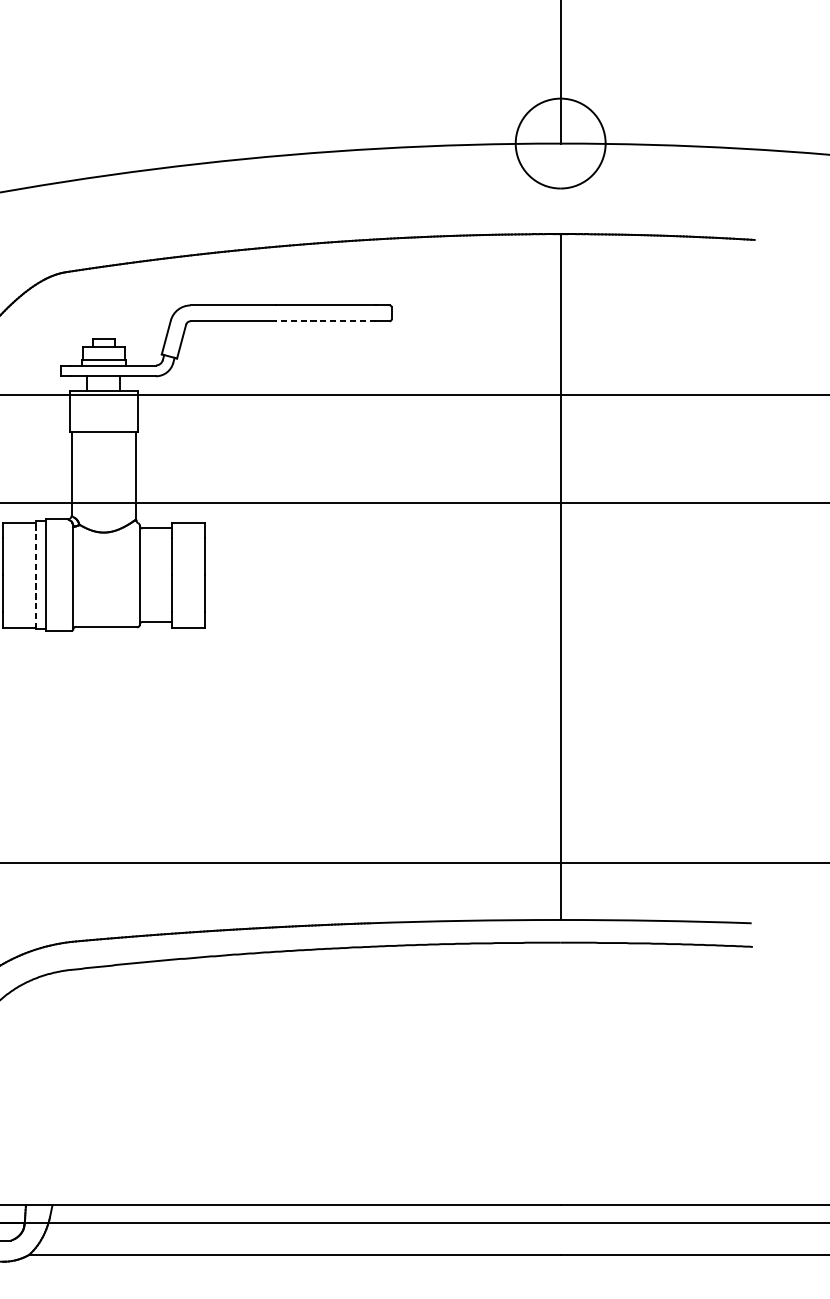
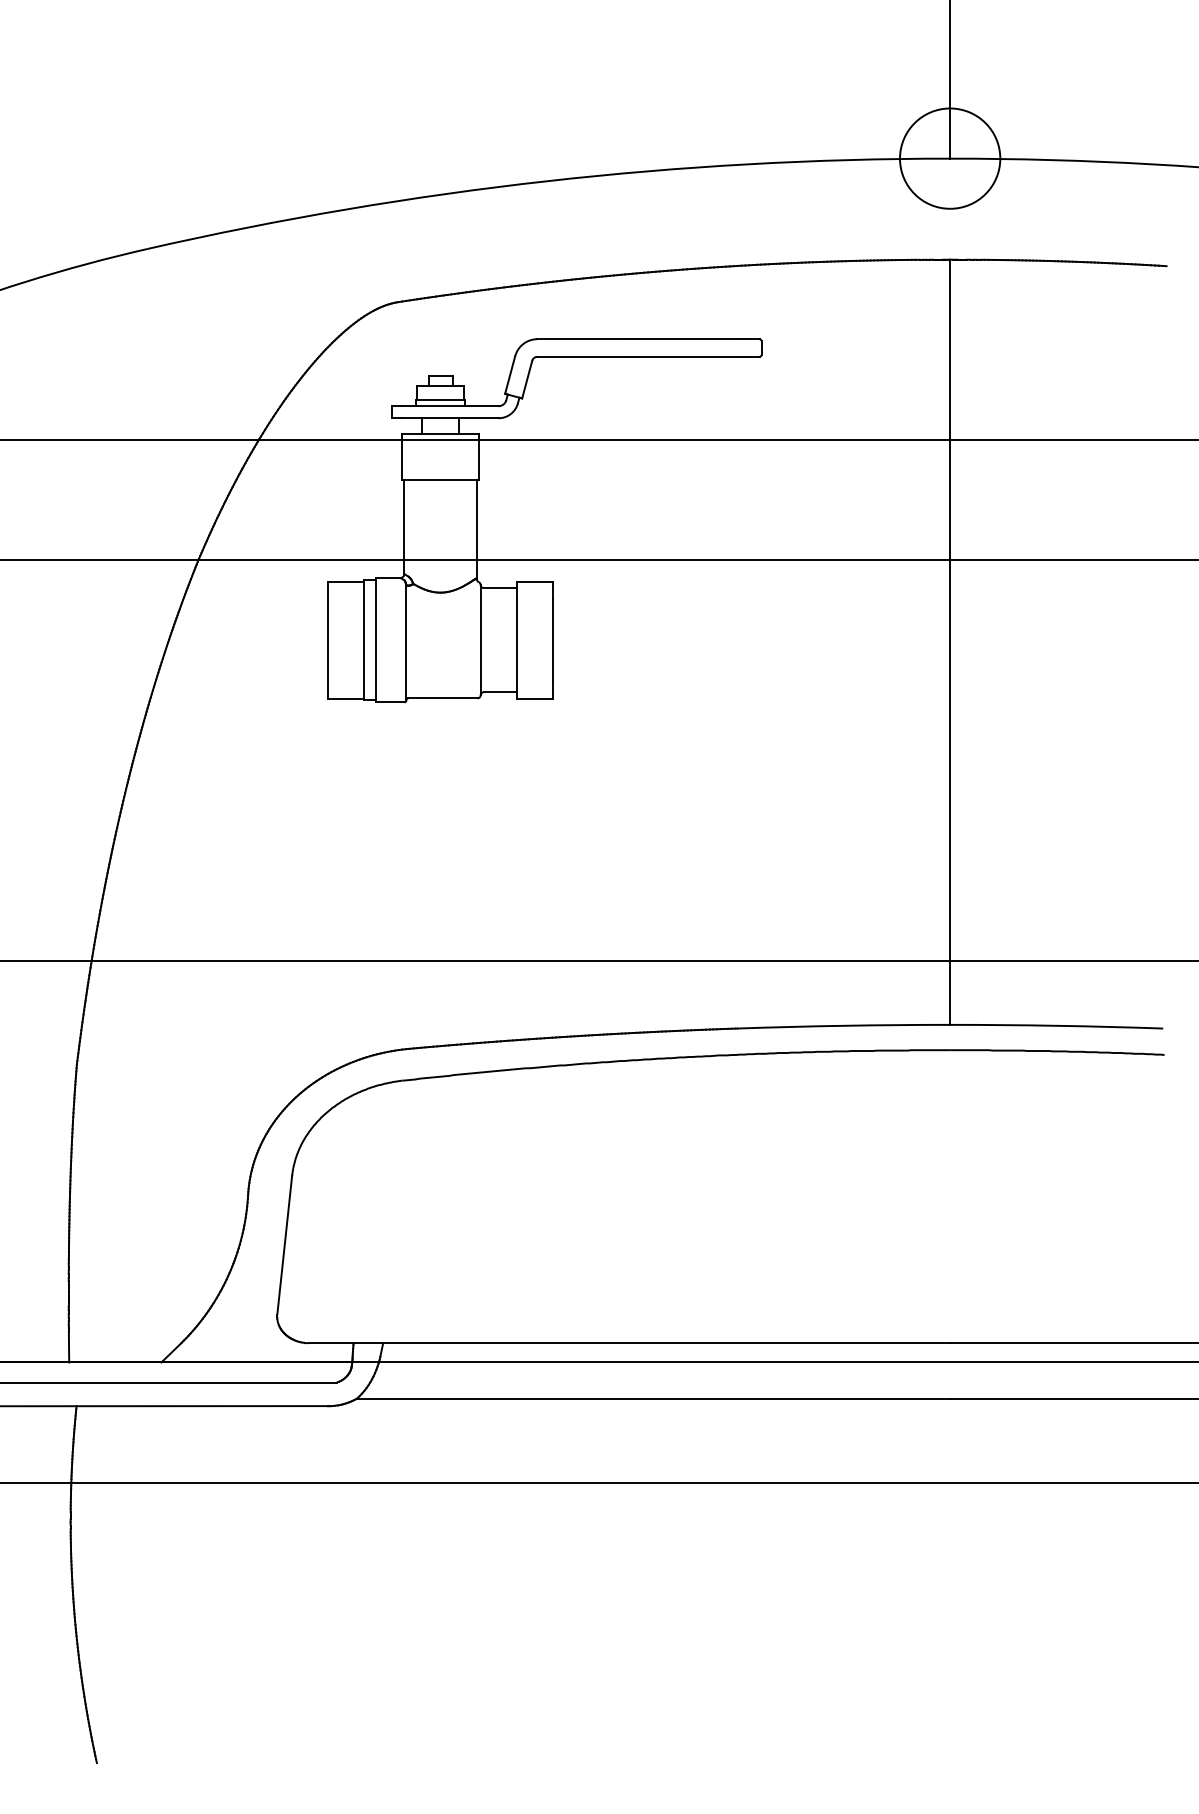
line: (326, 320) -> (688, 356), dashed -> solid
line: (35, 574) -> (364, 639), dashed -> solid

